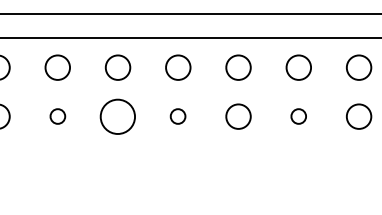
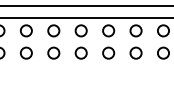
part: (58, 115) -> (26, 52), size x1.67
part: (117, 115) -> (53, 52), size x0.71
part: (176, 115) -> (80, 52), size x1.67
part: (297, 115) -> (135, 52), size x1.67

